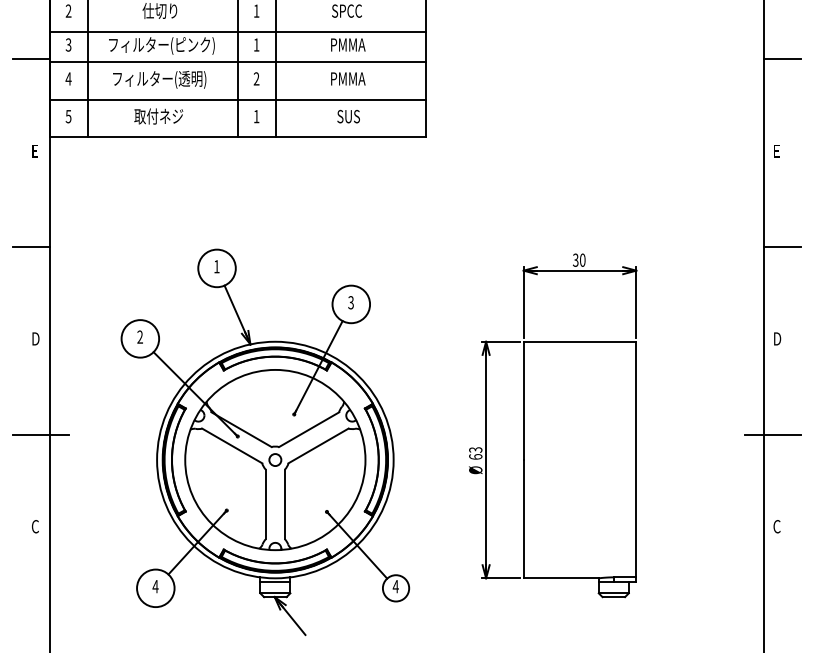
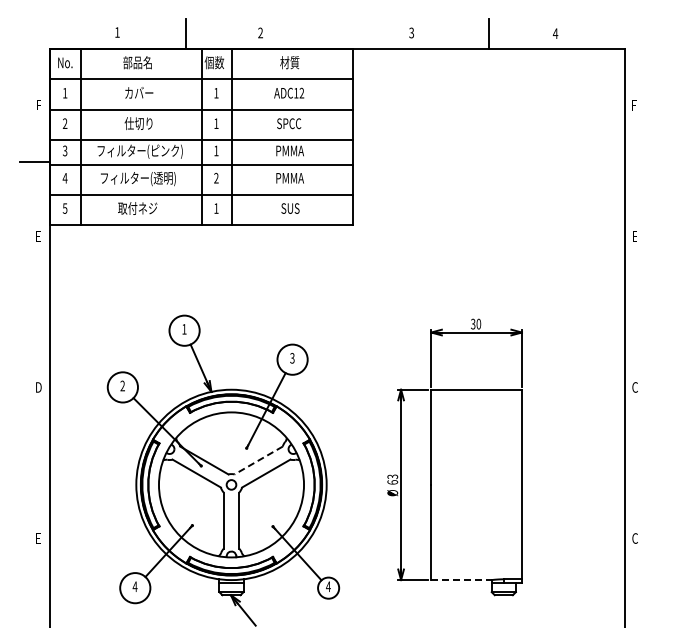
line: (782, 59) -> (639, 162), removed
line: (31, 247) -> (35, 313), removed
line: (782, 247) -> (639, 313), removed
text: (777, 338) -> (635, 387), D -> C
line: (308, 429) -> (258, 460), solid -> dashed
line: (40, 434) -> (42, 464), removed
line: (772, 434) -> (631, 464), removed
text: (35, 526) -> (38, 538), C -> E
line: (562, 578) -> (462, 580), solid -> dashed

